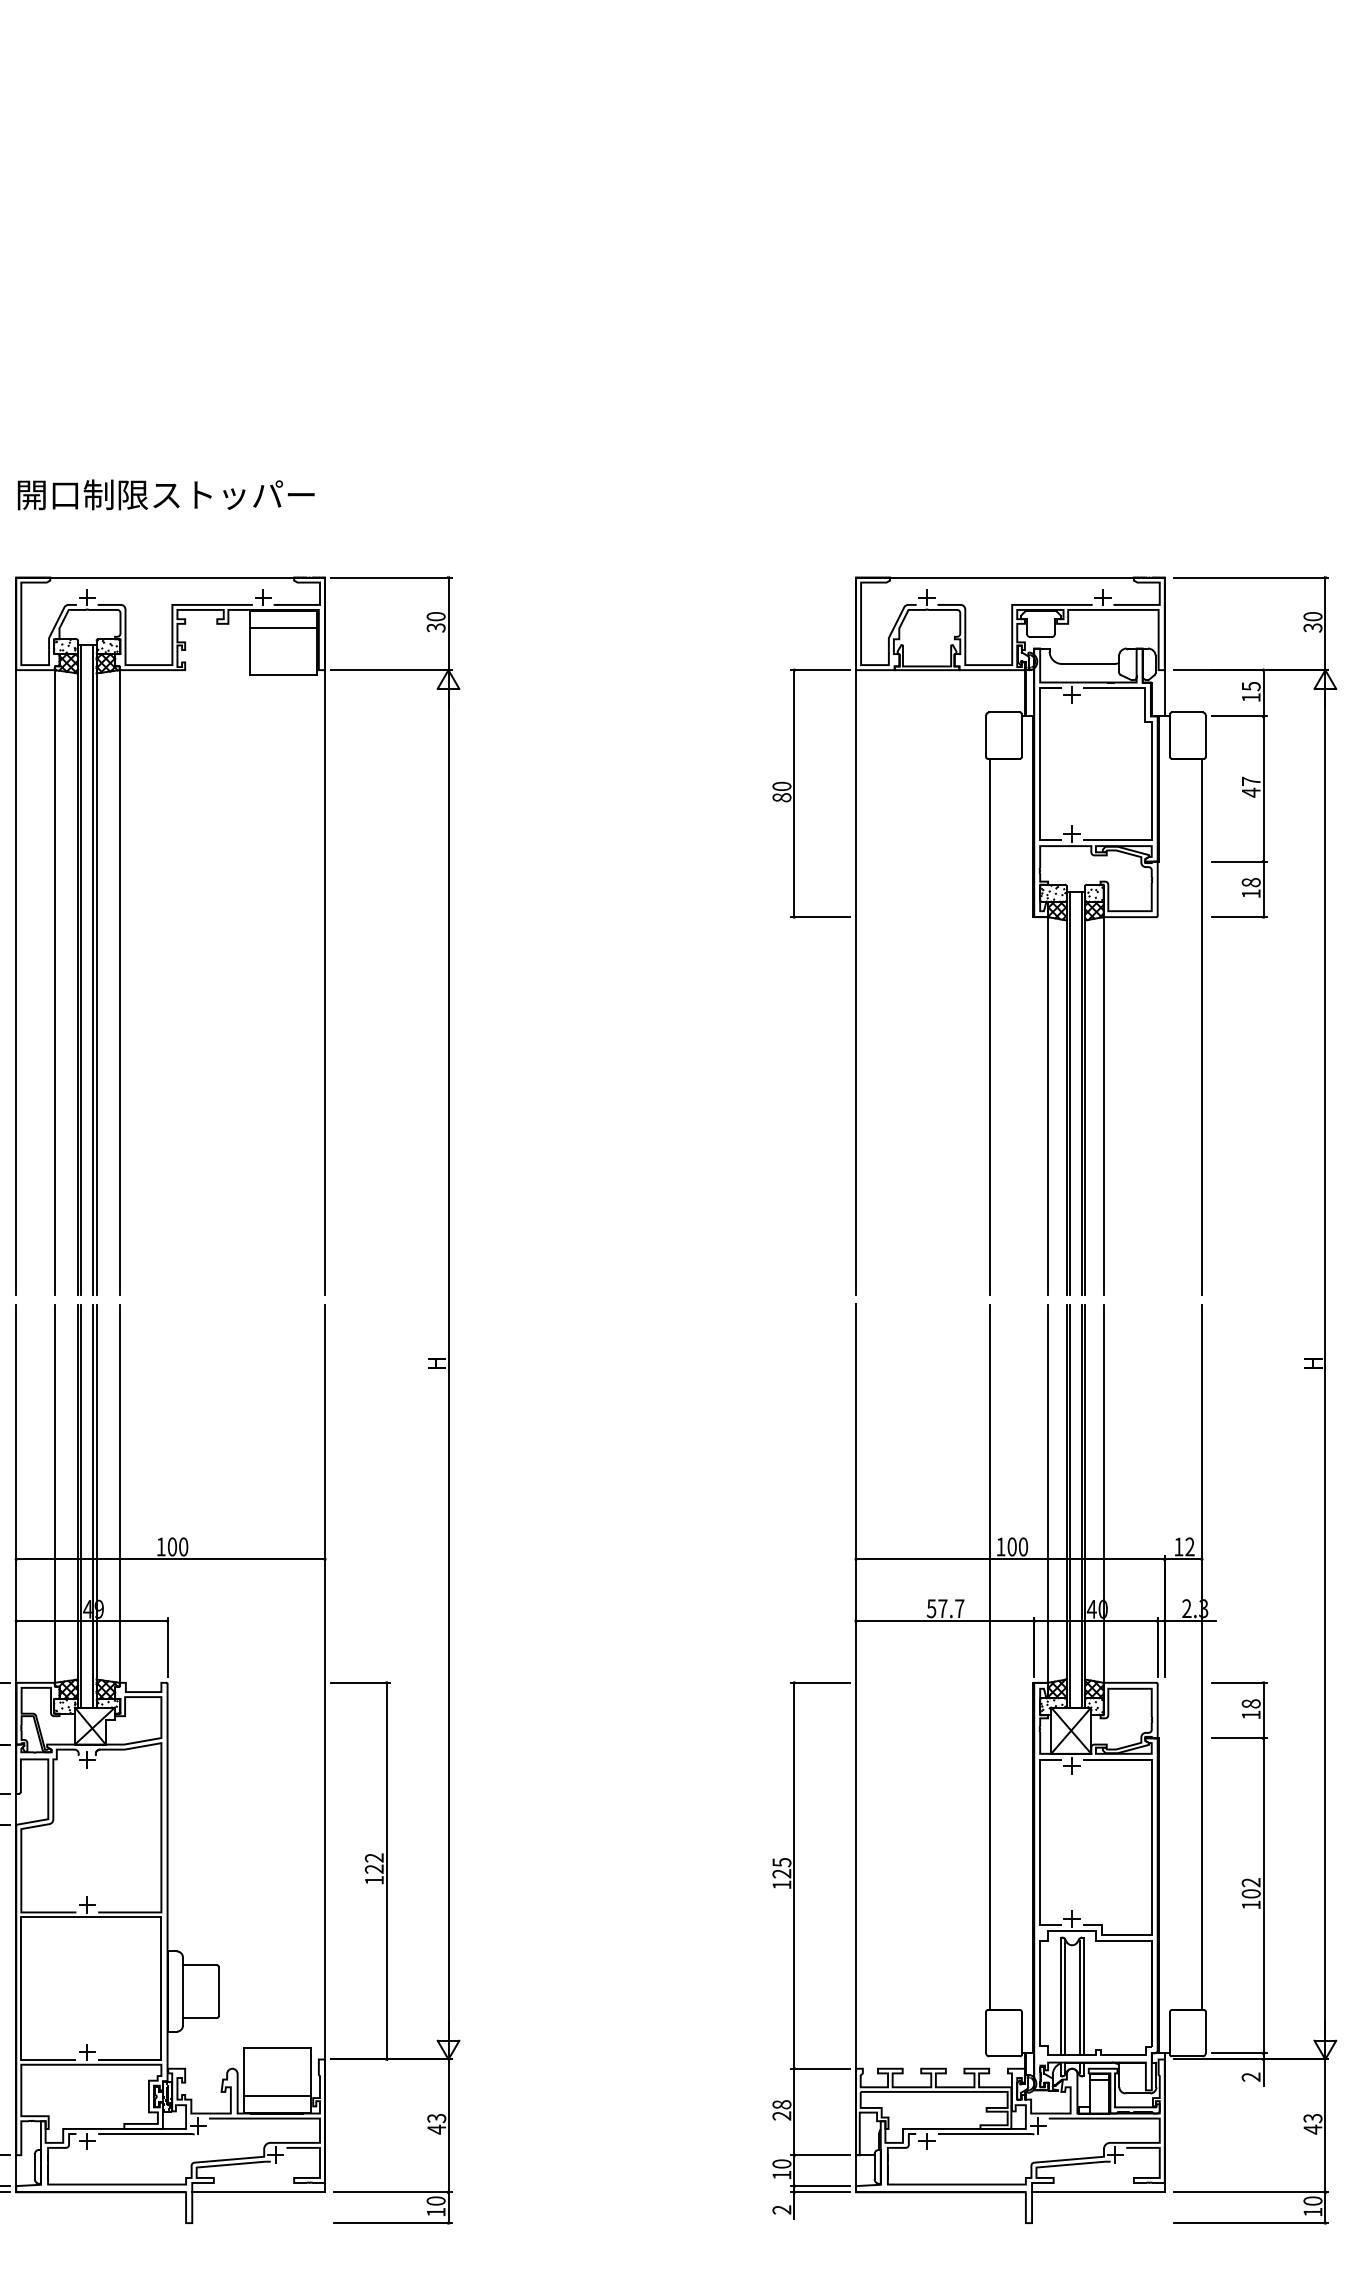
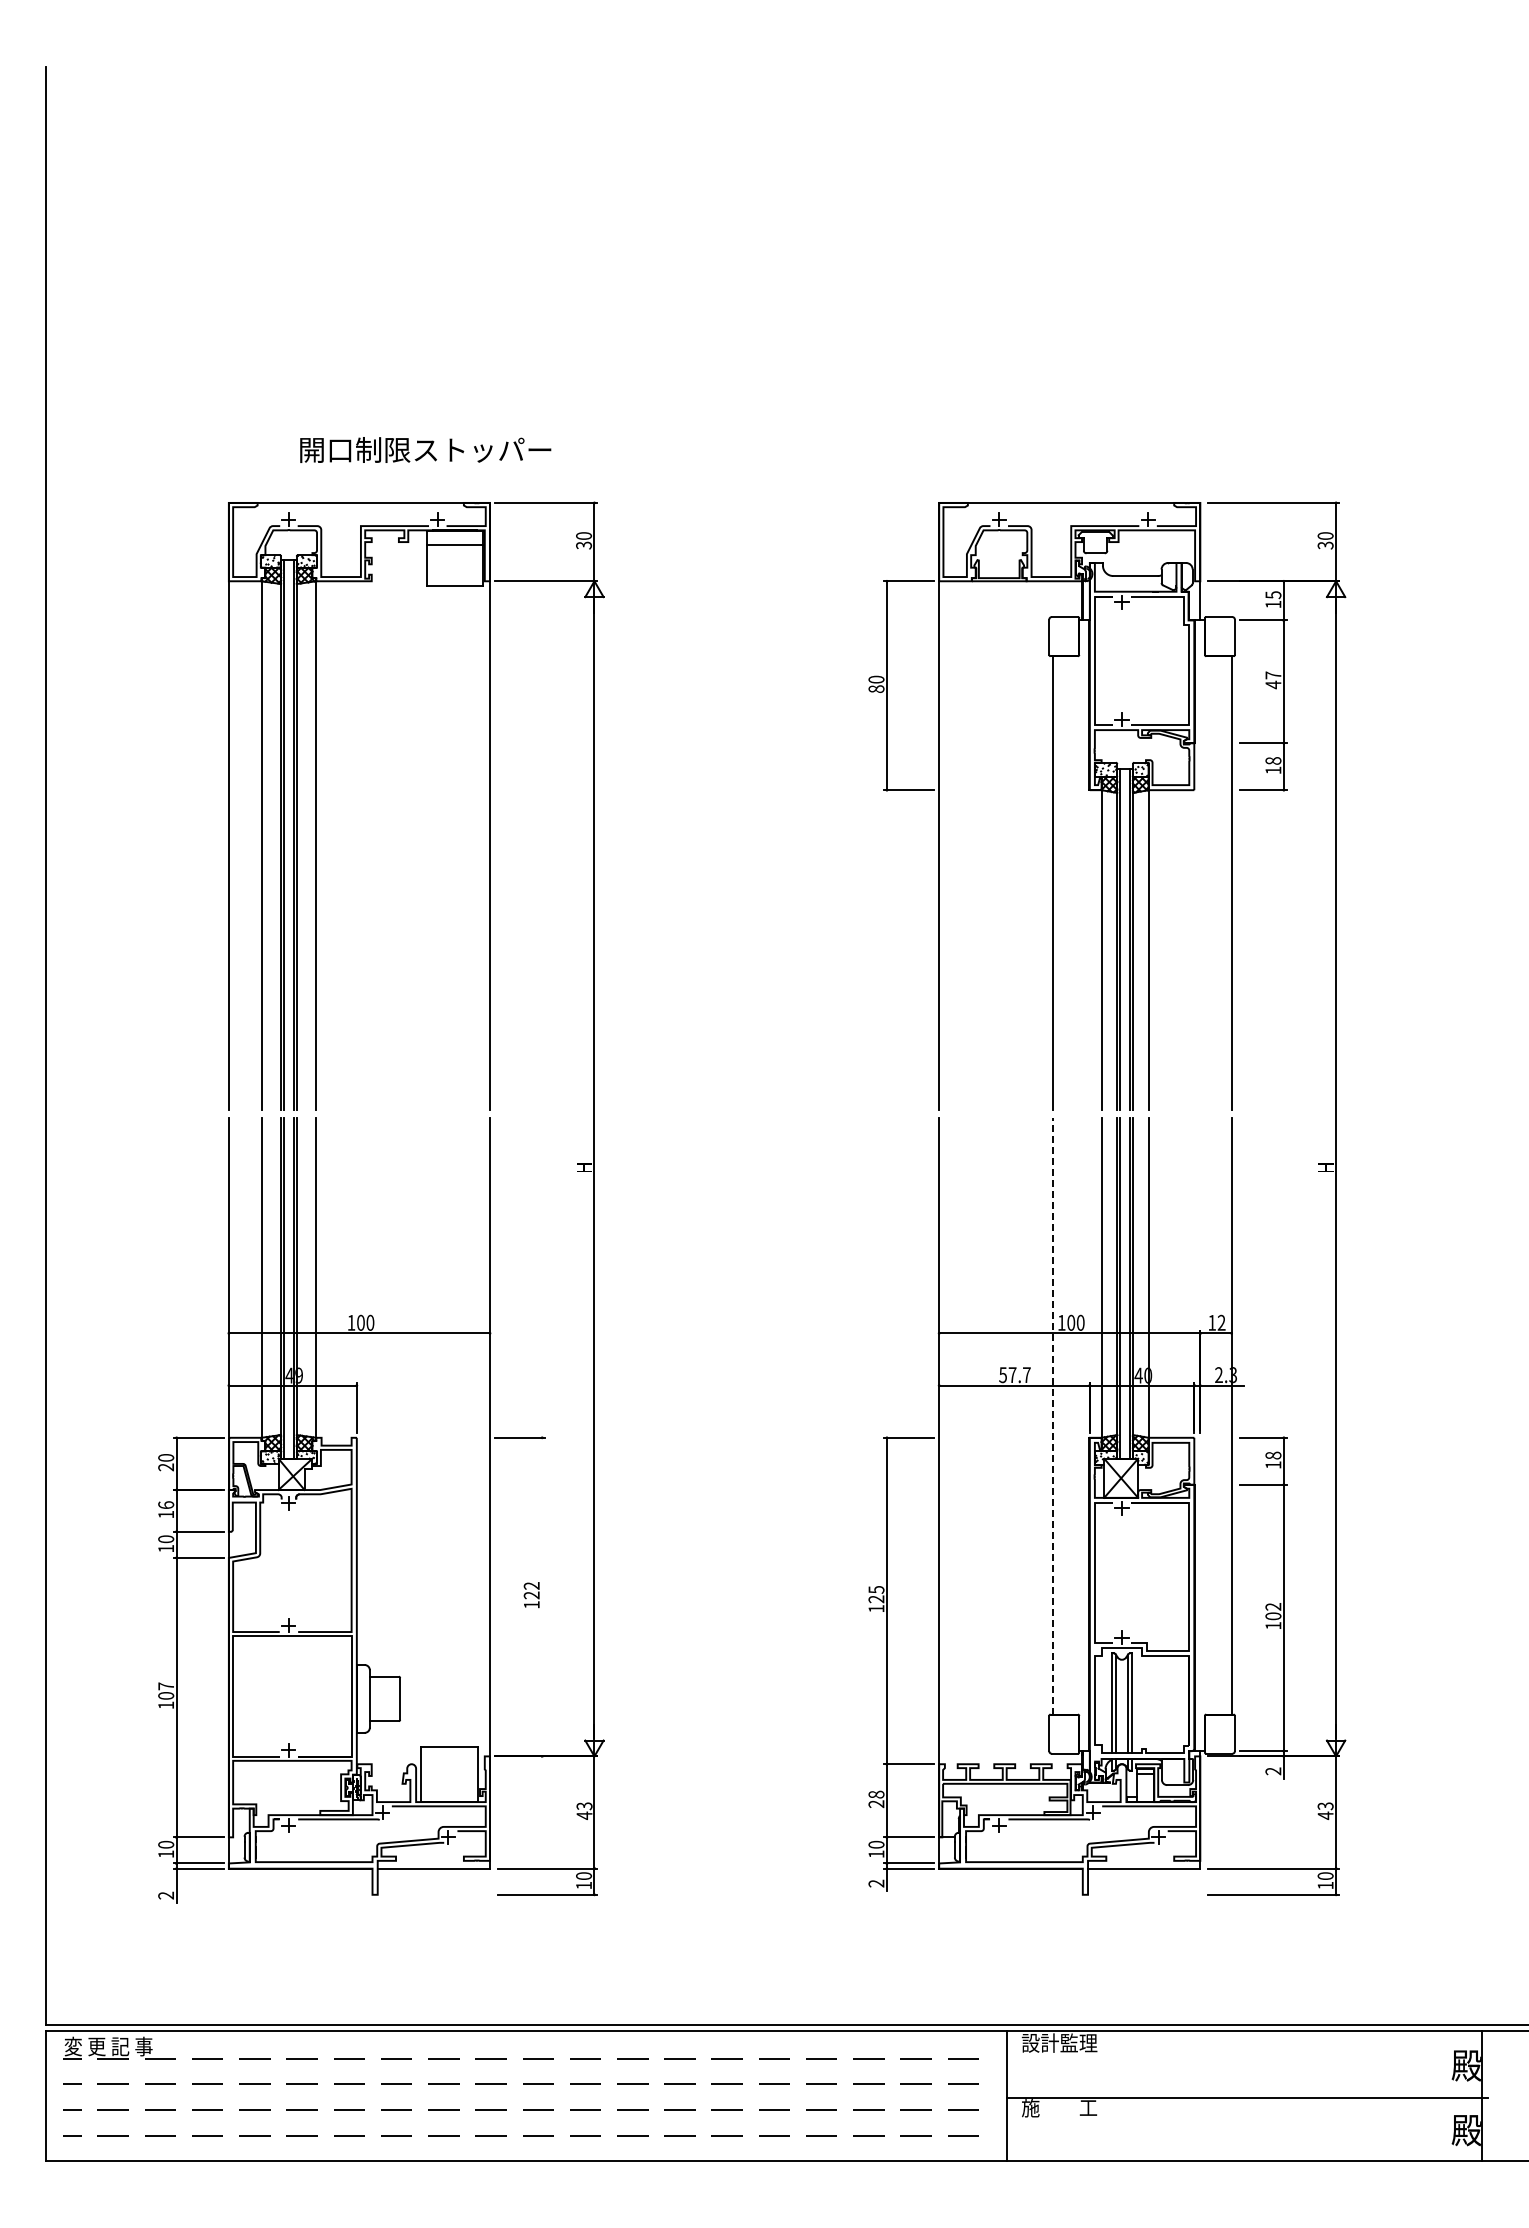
text: (165, 494) -> (425, 449), moved
line: (990, 1656) -> (1052, 1415), solid -> dashed
line: (387, 1870) -> (542, 1596), removed
line: (277, 2096) -> (449, 1787), removed

